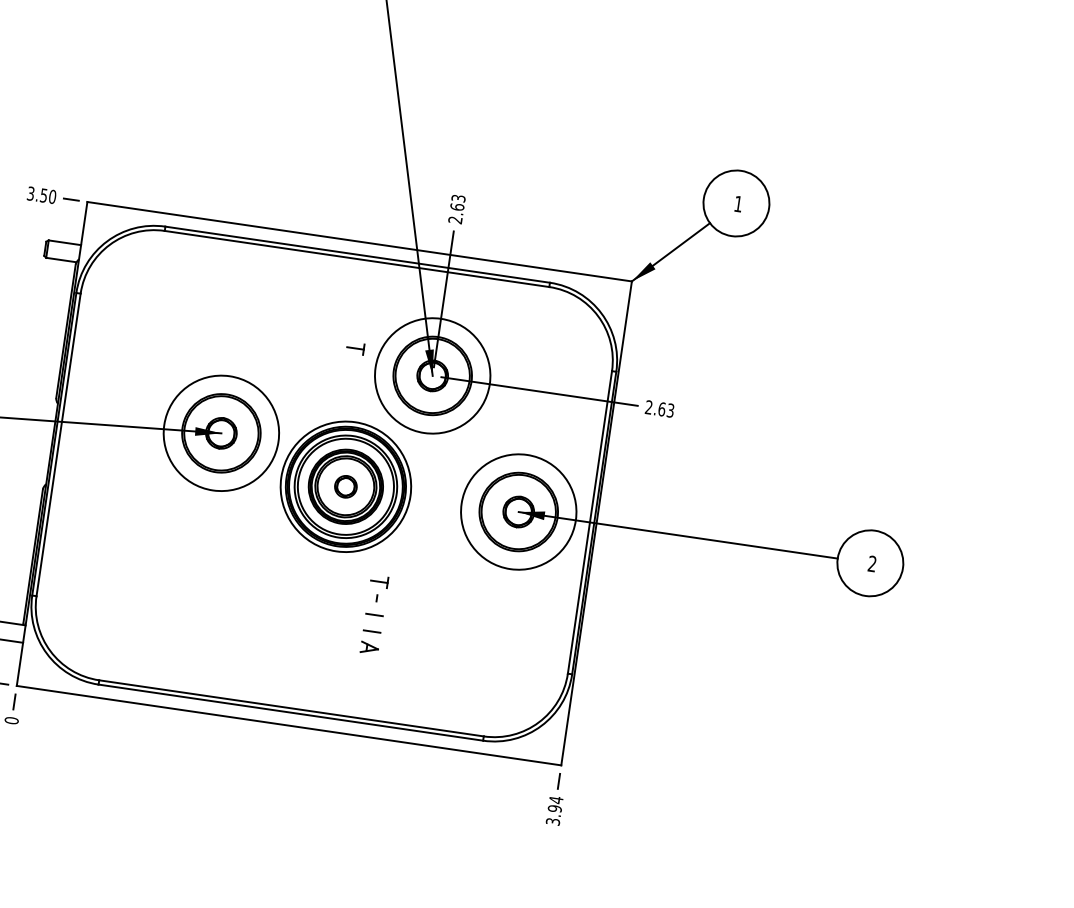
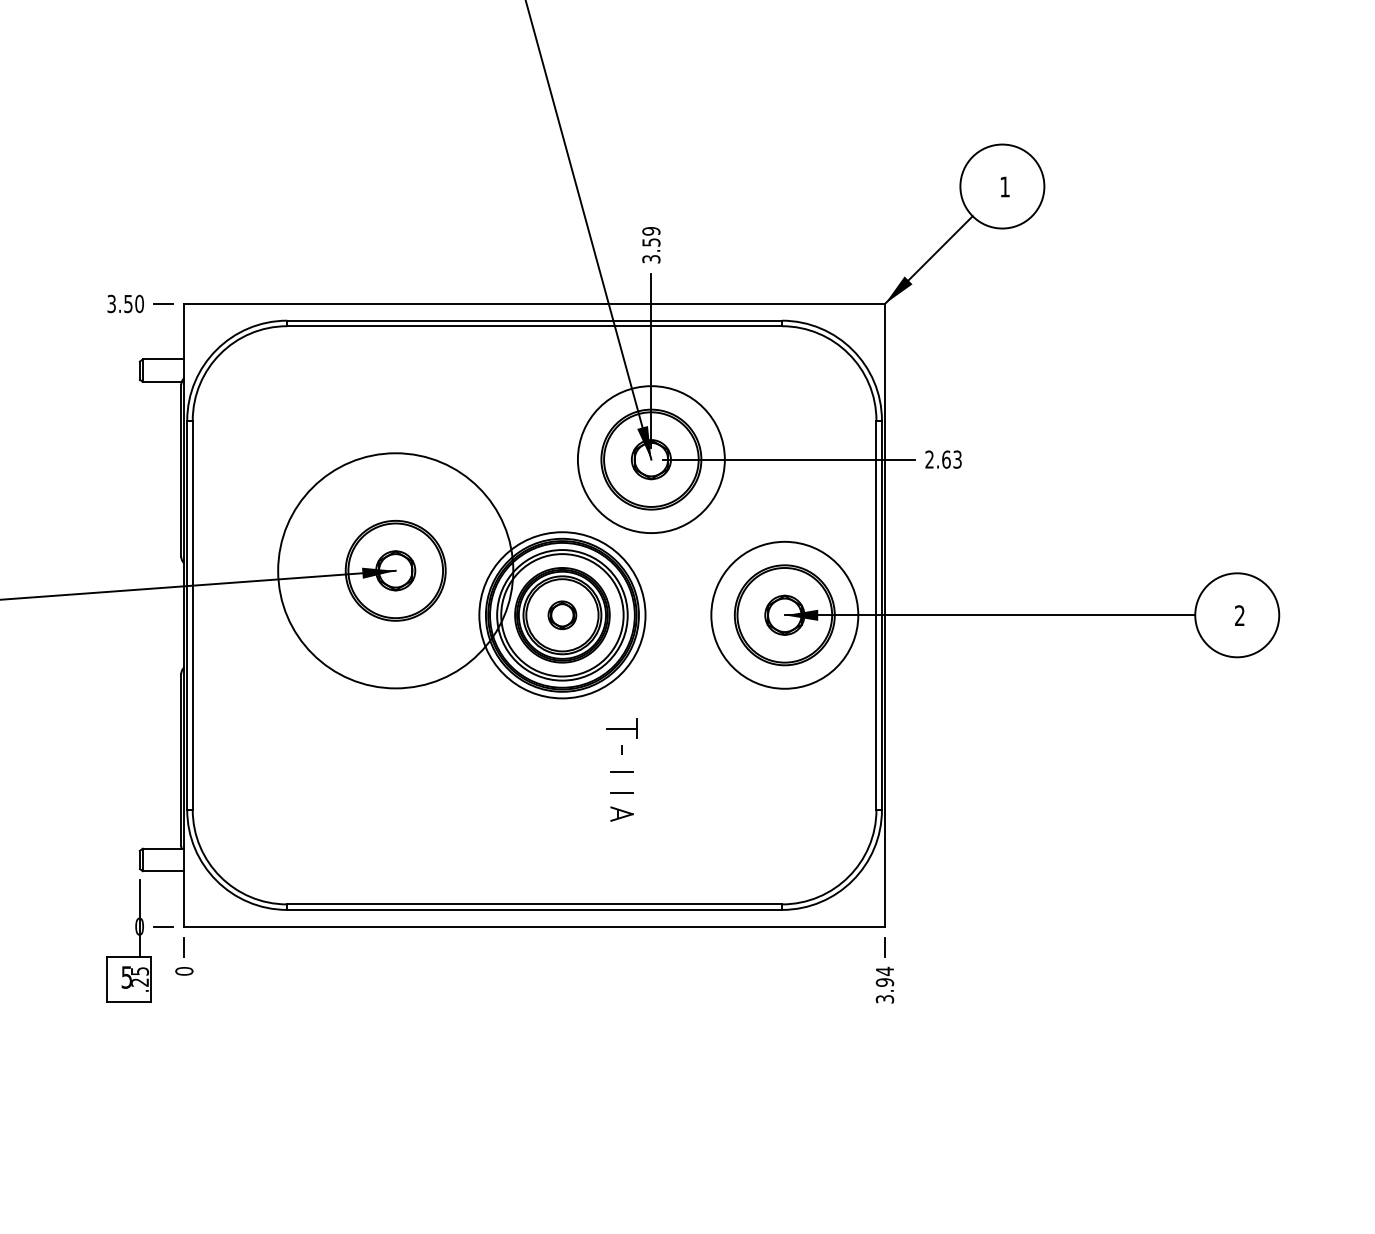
text: (457, 209) -> (651, 245), 2.63 -> 3.59
part: (355, 348) -> (548, 439), removed
circle: (221, 433) -> (395, 570), size x1.6
part: (378, 581) -> (621, 728), size x1.4

